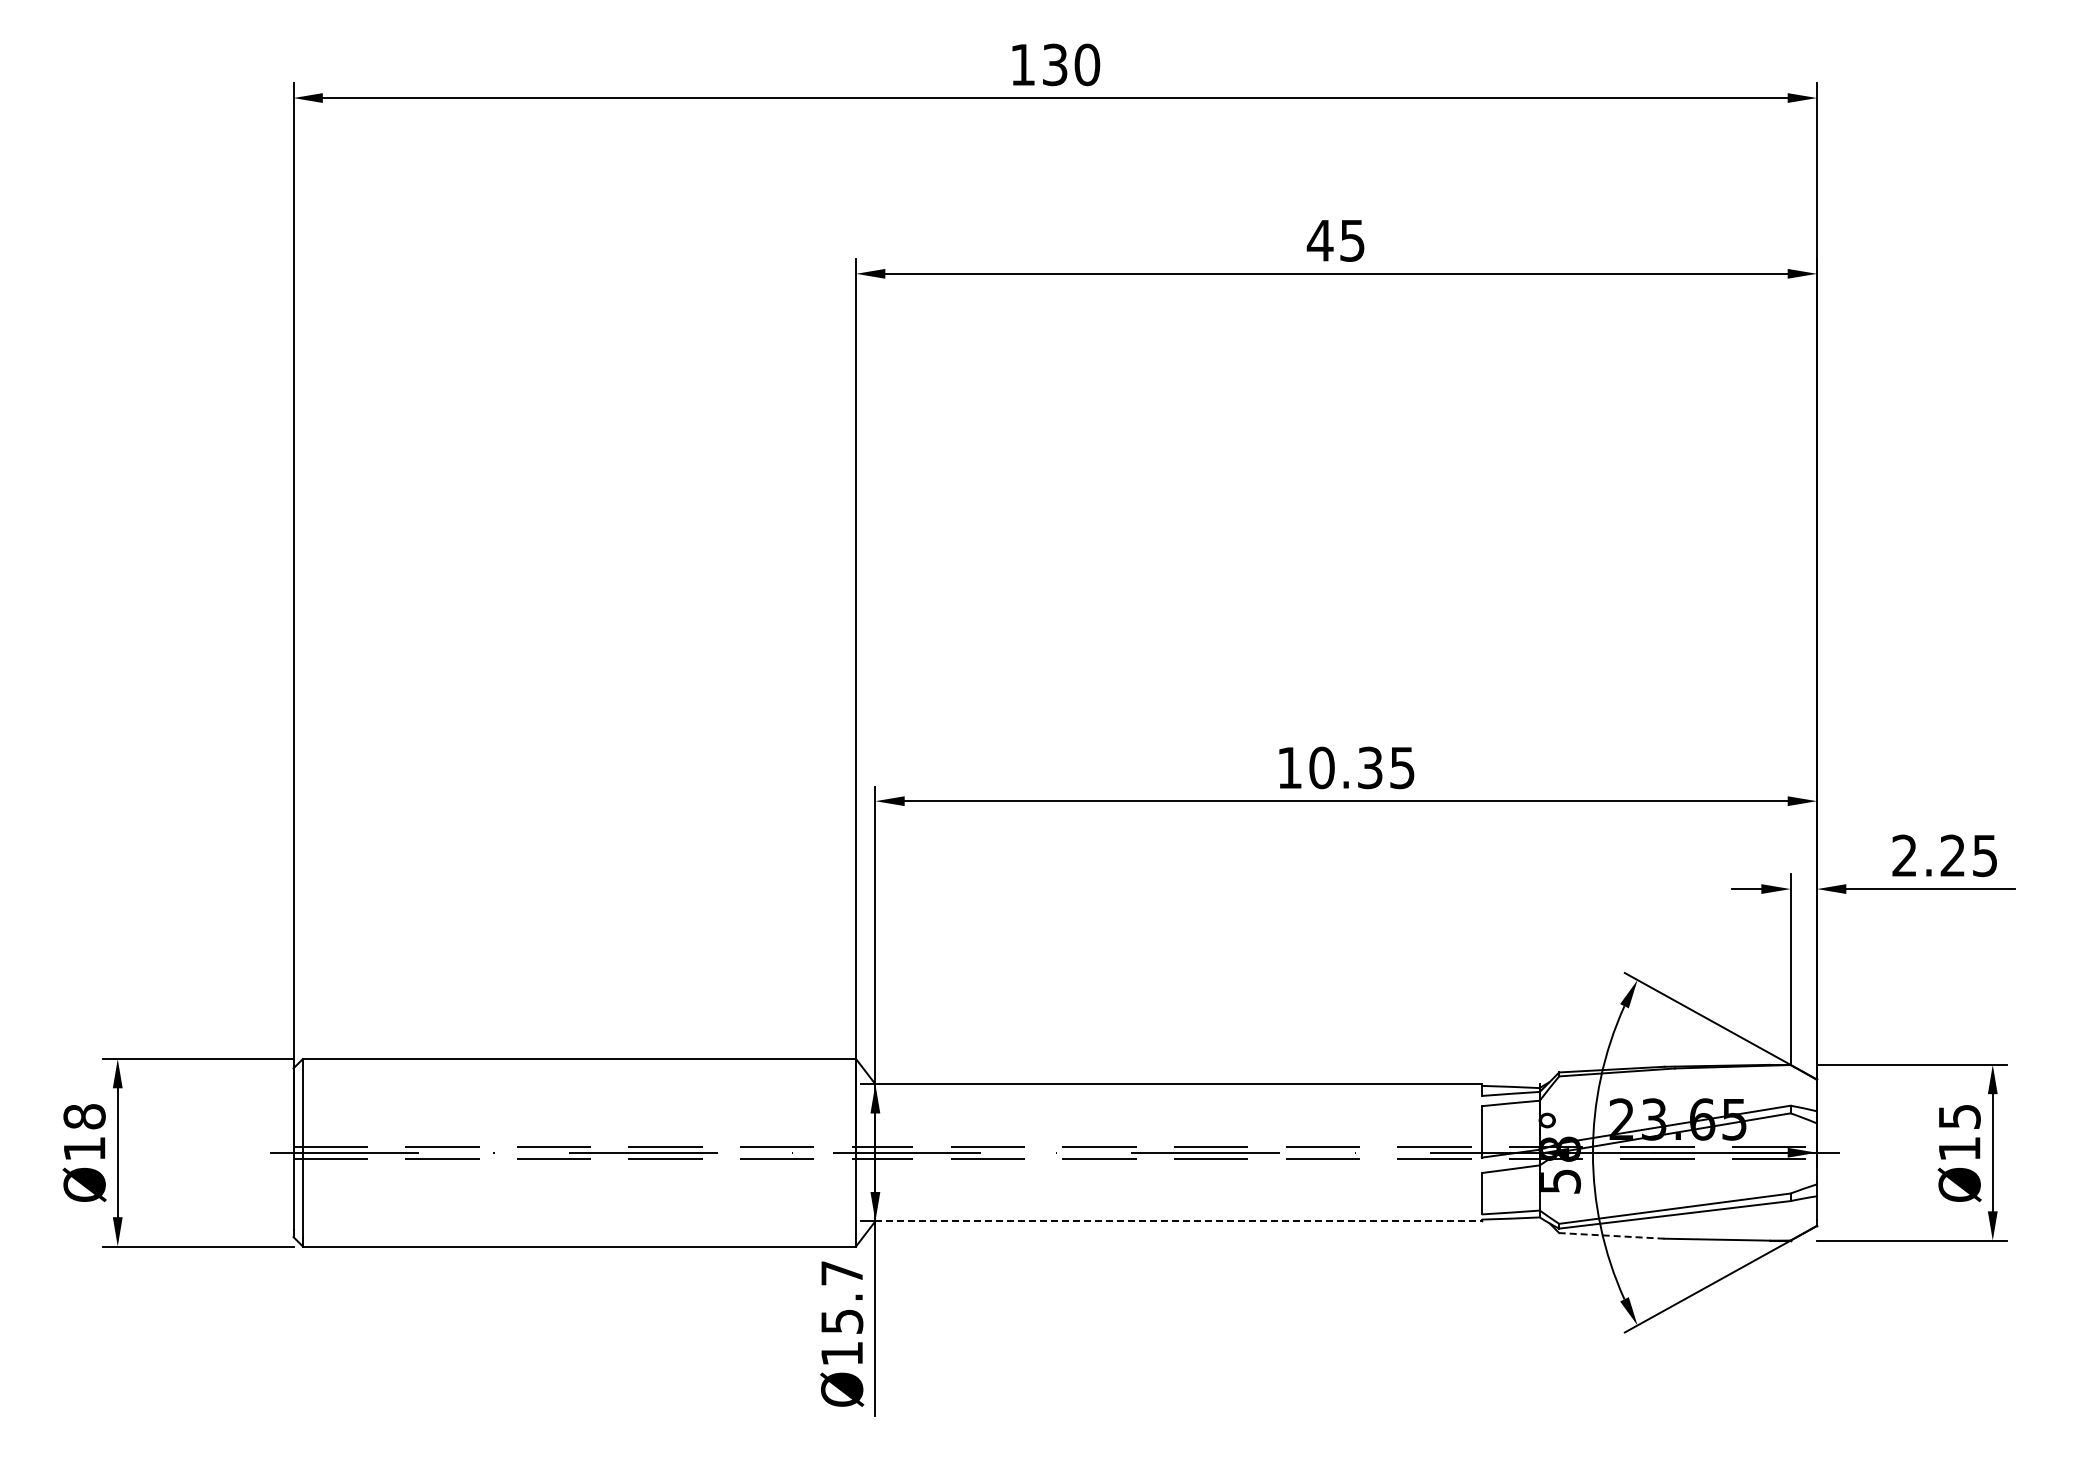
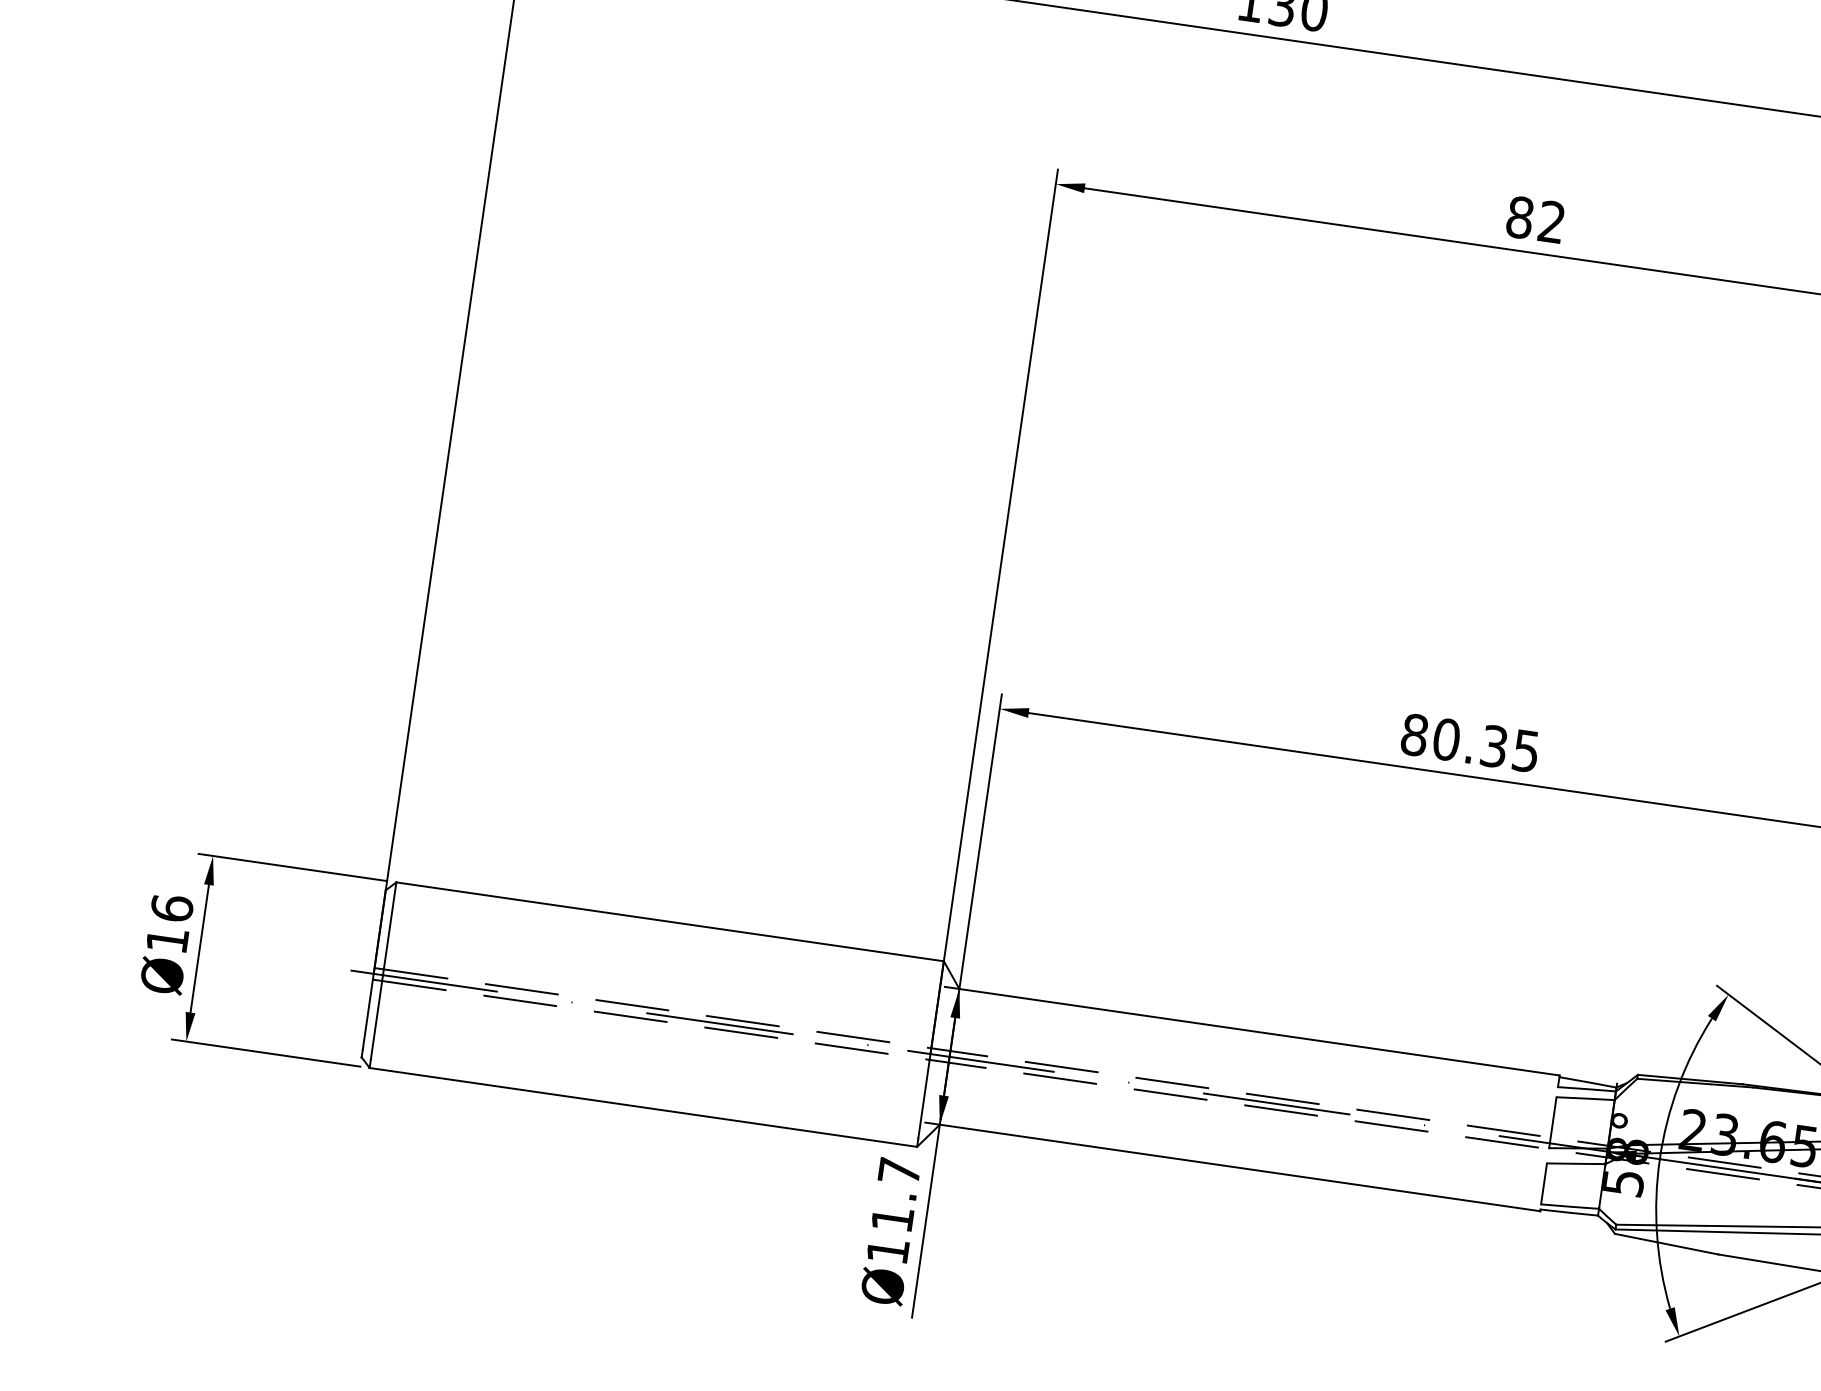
text: (1335, 240) -> (1535, 219), 45 -> 82
text: (1289, 767) -> (1414, 734), 10.35 -> 80.35
text: (84, 1116) -> (171, 908), Ø18 -> Ø16
line: (1179, 1221) -> (1240, 1168), dashed -> solid
line: (1611, 1235) -> (1666, 1243), dashed -> solid
text: (842, 1321) -> (893, 1219), Ø15.7 -> Ø11.7

